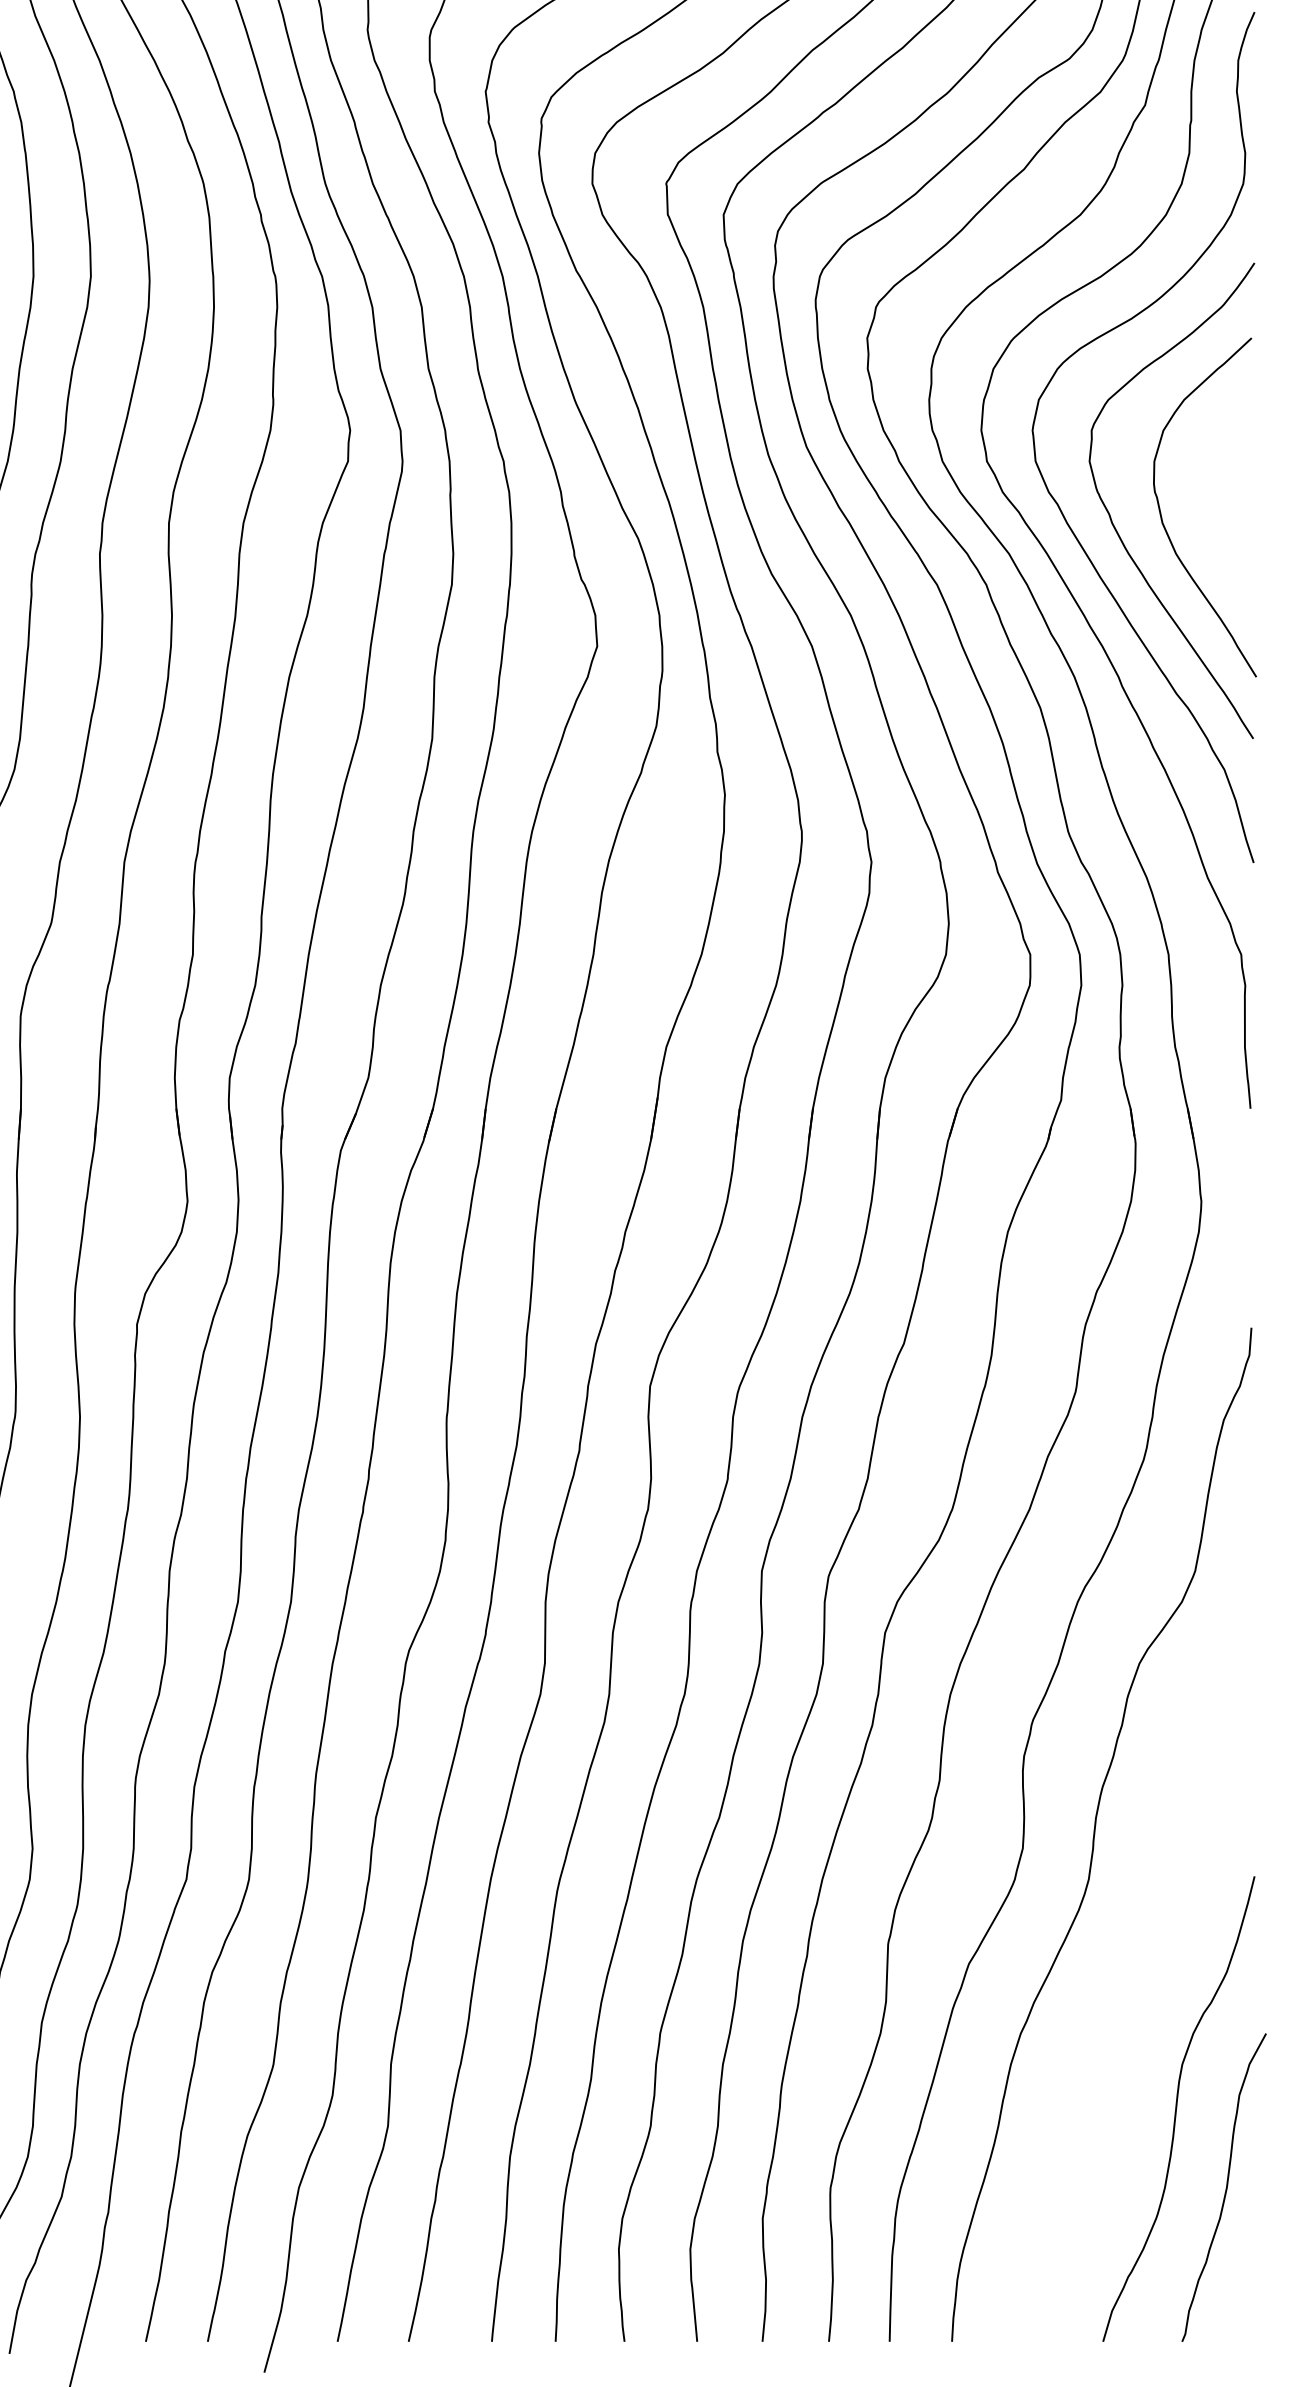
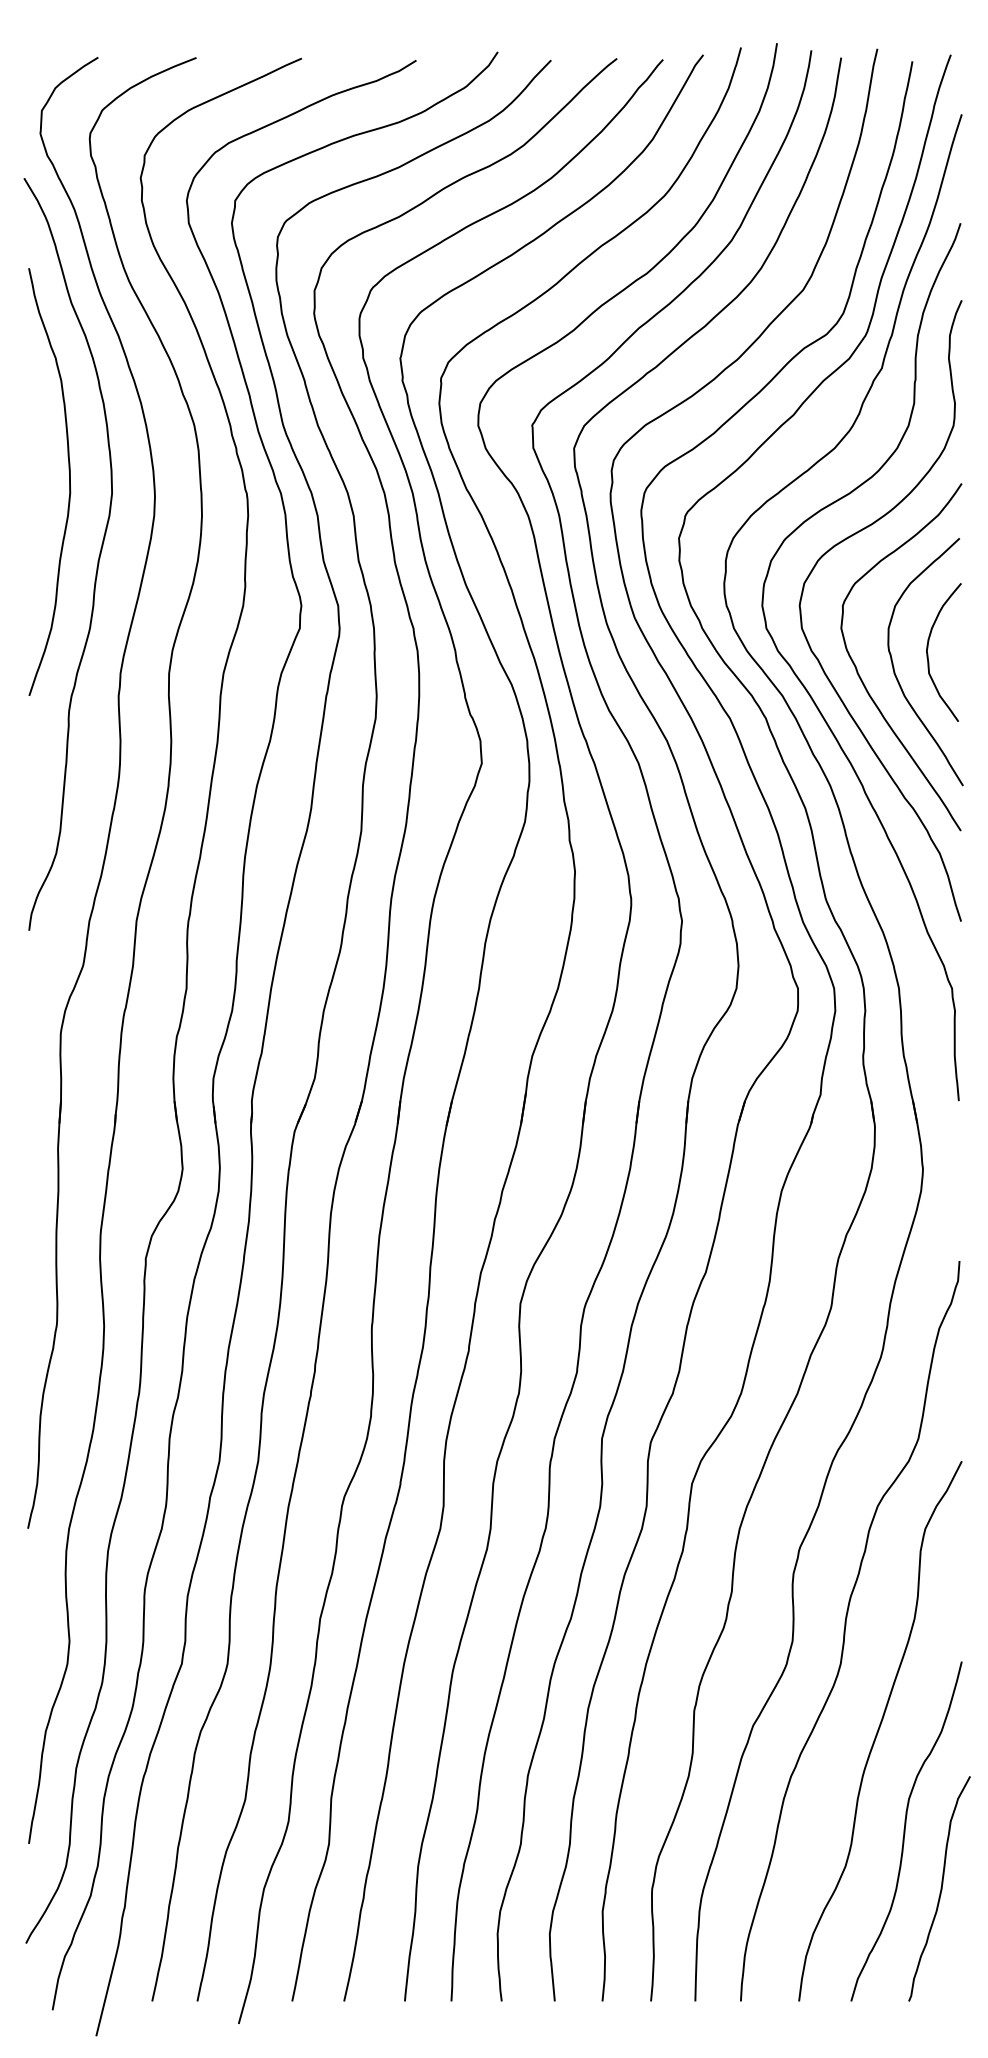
curve: (1208, 495) -> (928, 653), added
curve: (1141, 1970) -> (879, 1730), added

